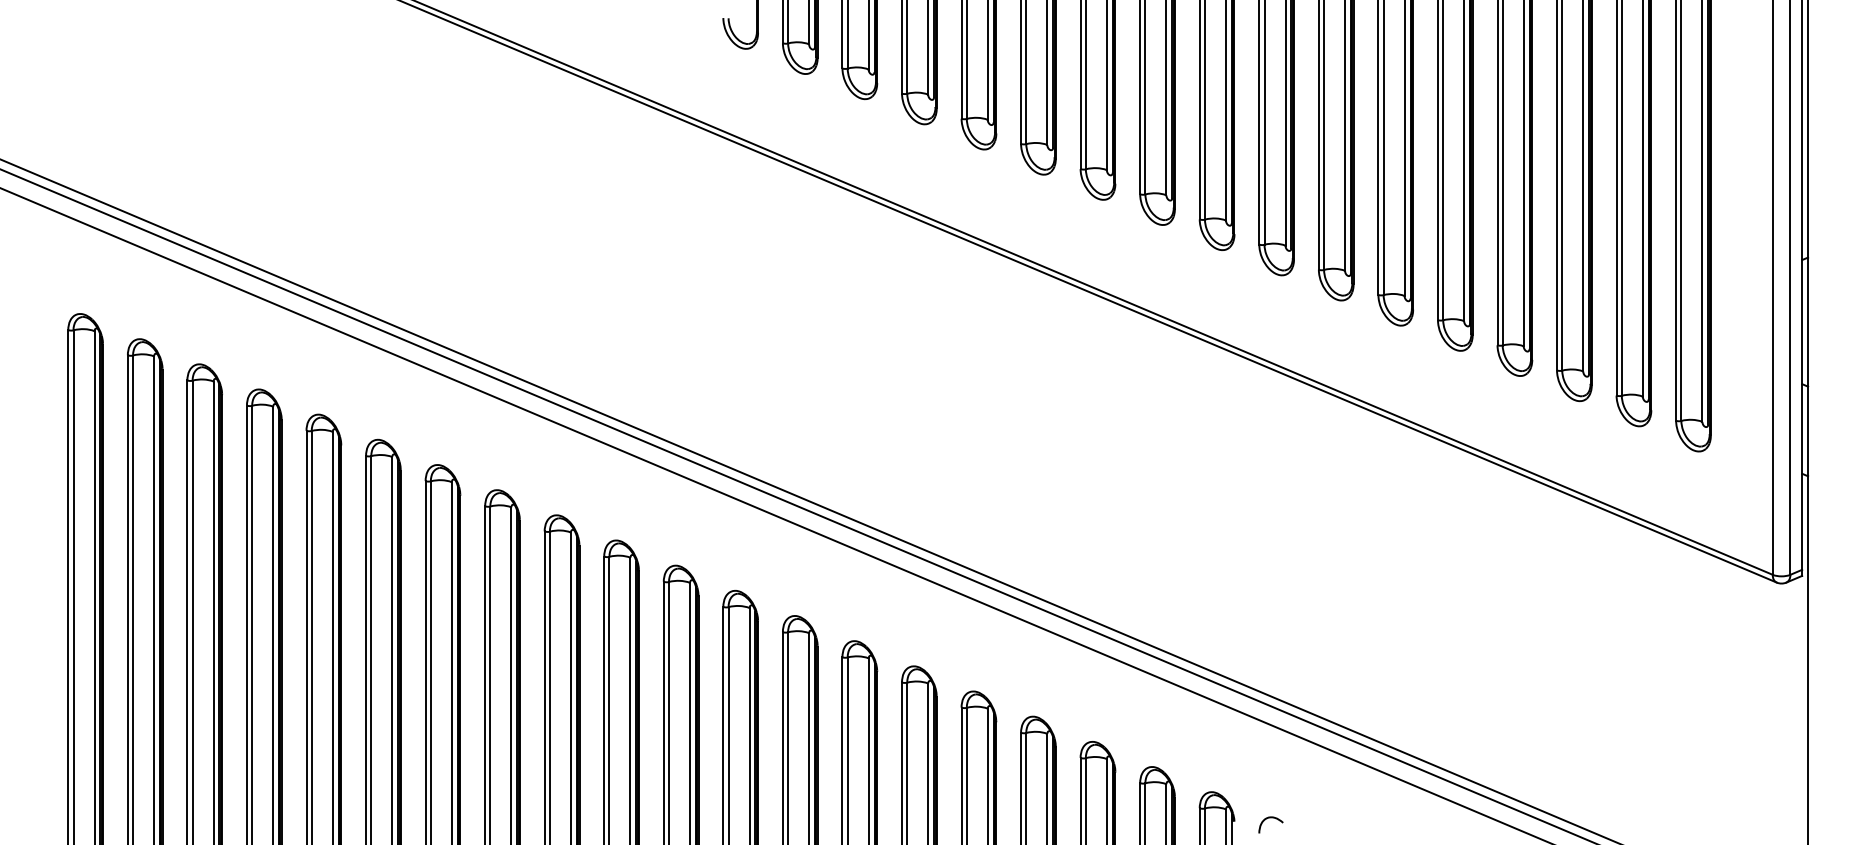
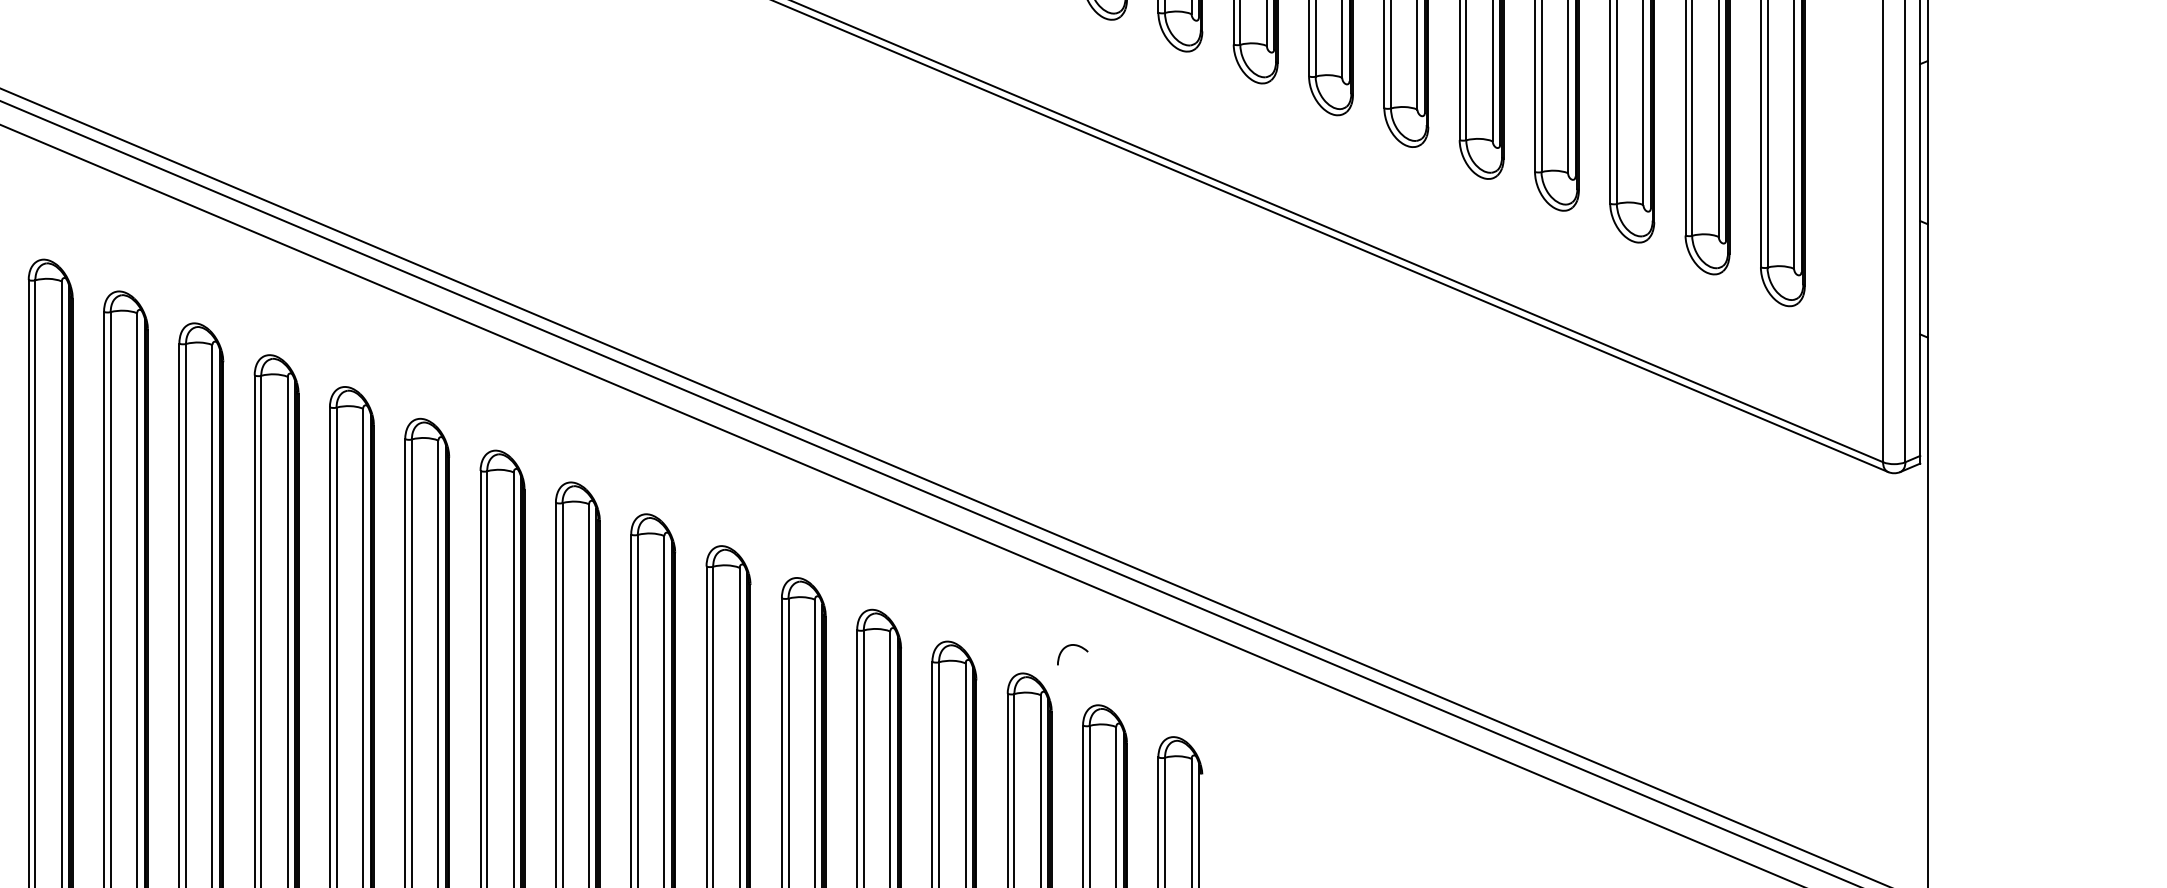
curve: (1270, 818) -> (1072, 646), moved

